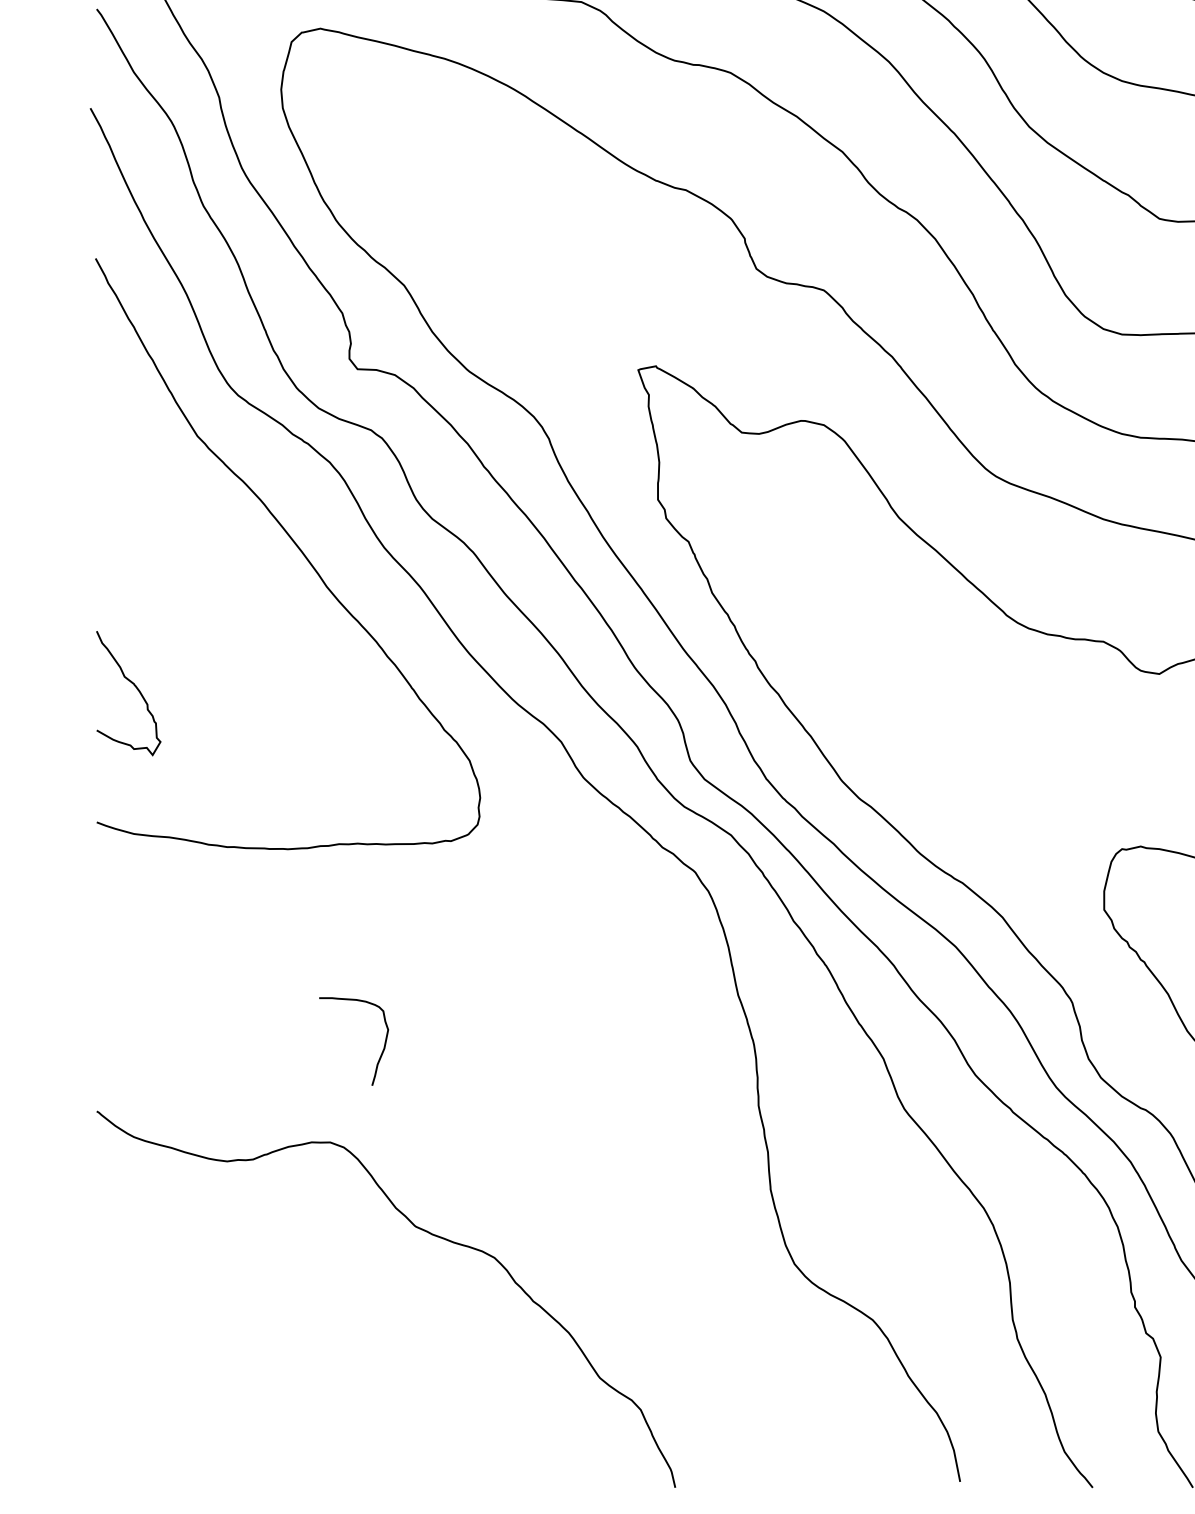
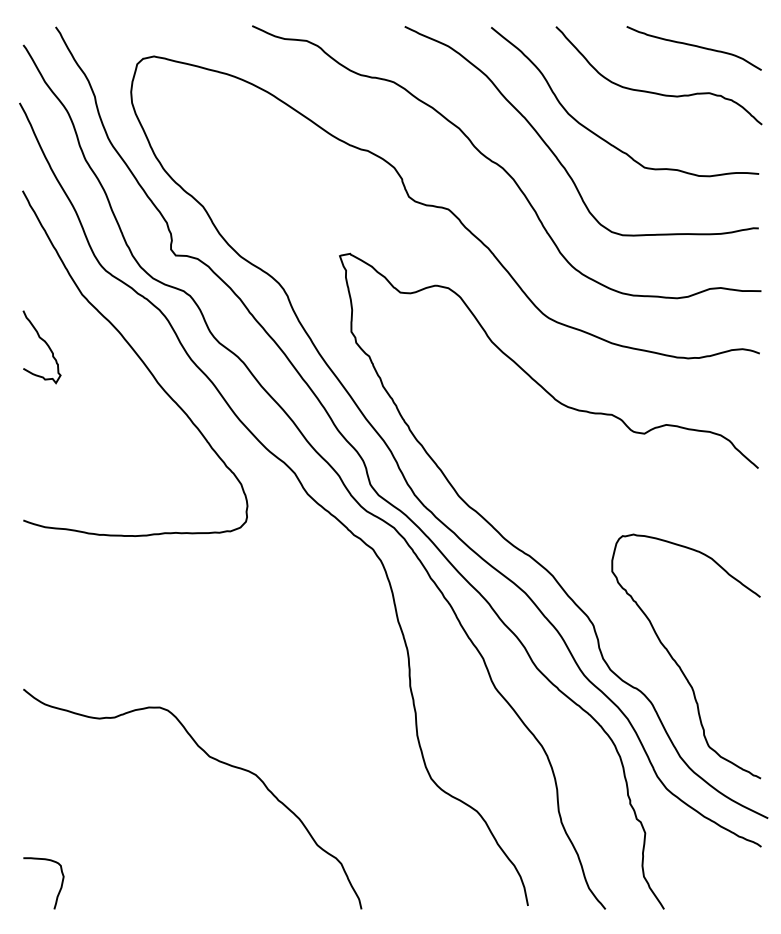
curve: (136, 690) -> (46, 345), moved
curve: (379, 1055) -> (58, 891), moved

